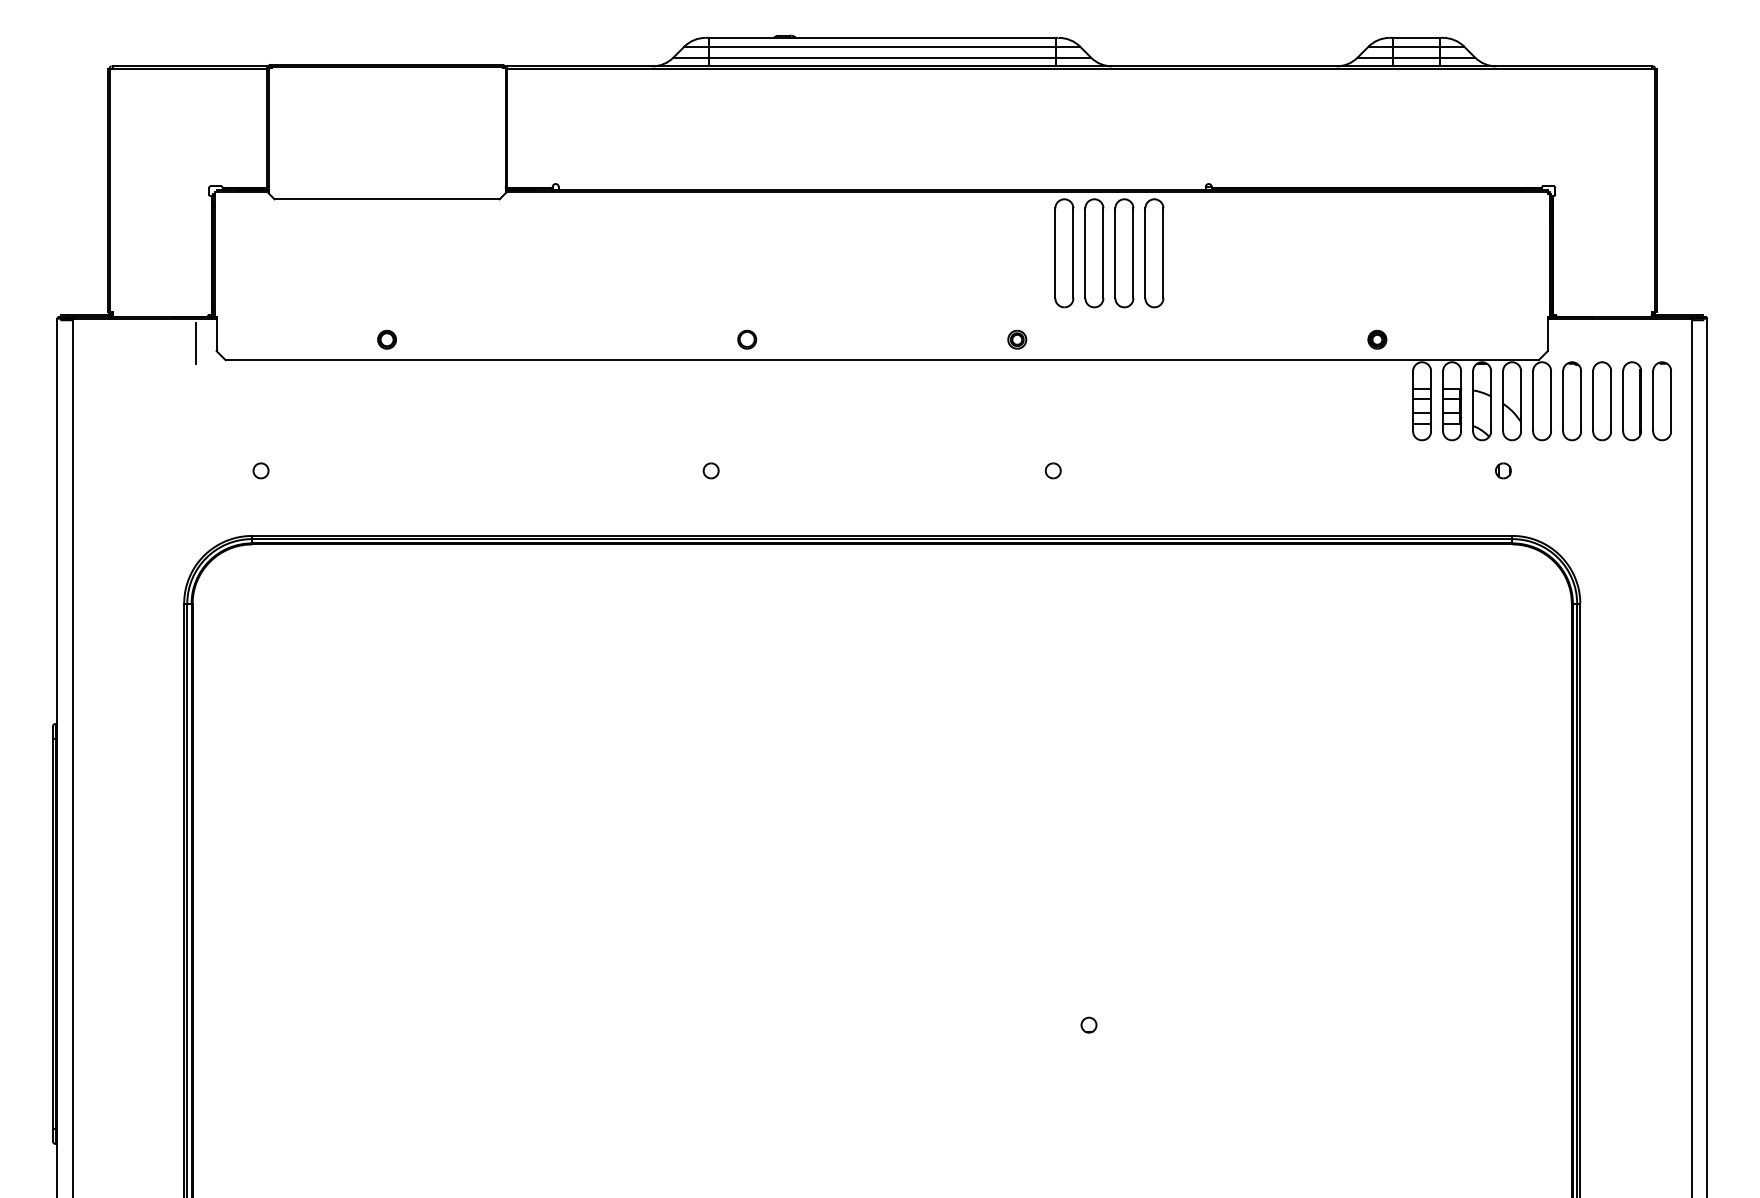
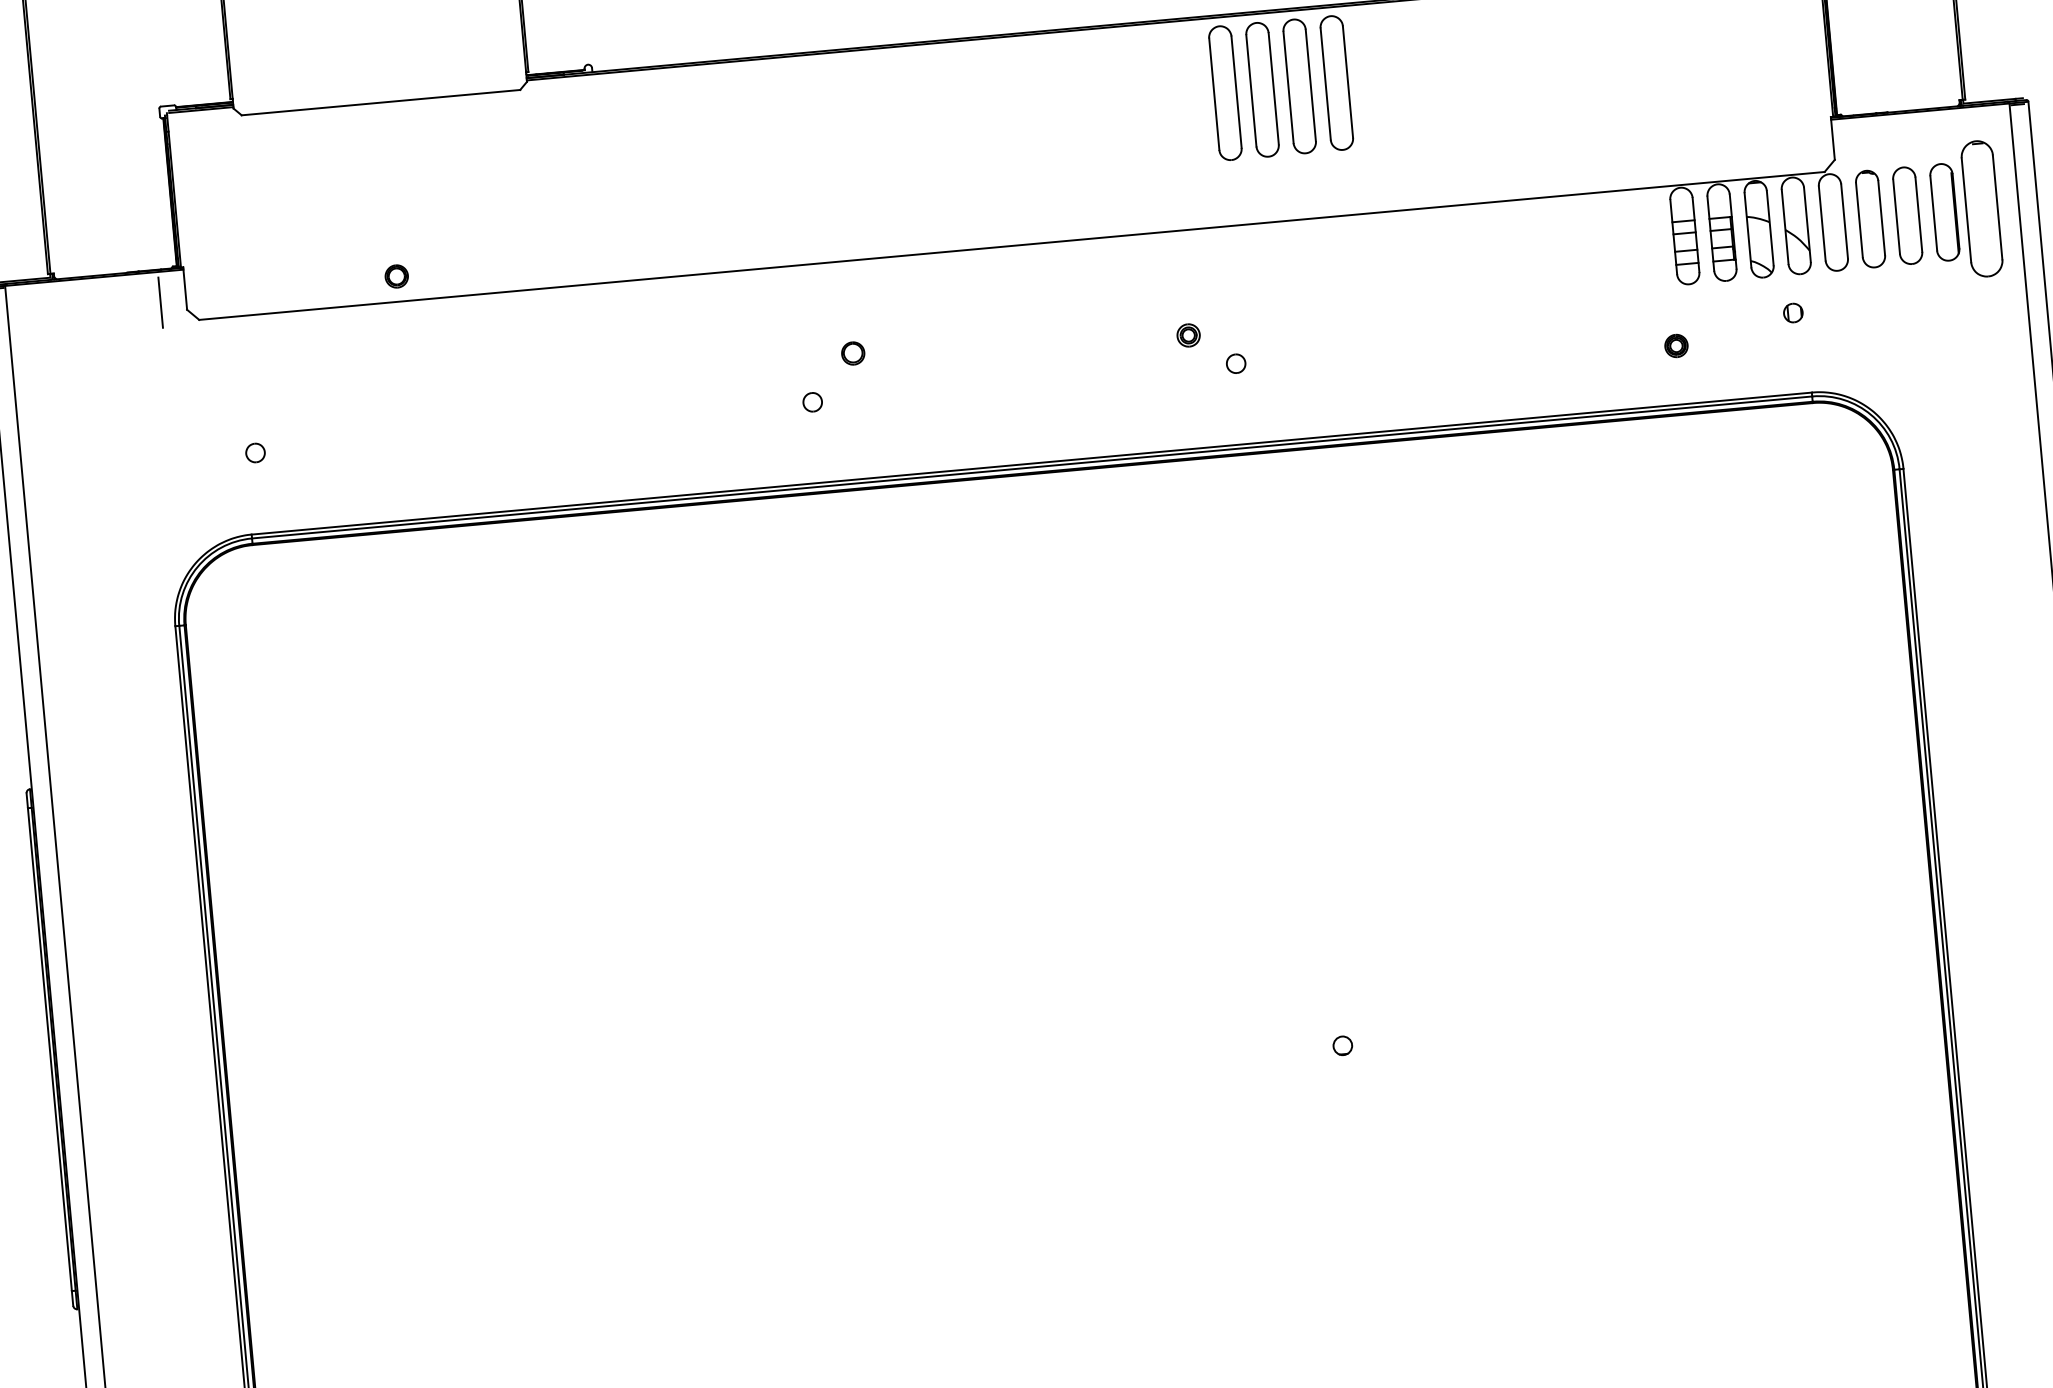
part: (747, 339) -> (853, 353), moved
part: (1017, 339) -> (1188, 335), moved
part: (1377, 339) -> (1676, 345), moved
part: (1661, 401) -> (1981, 209), size x1.4

